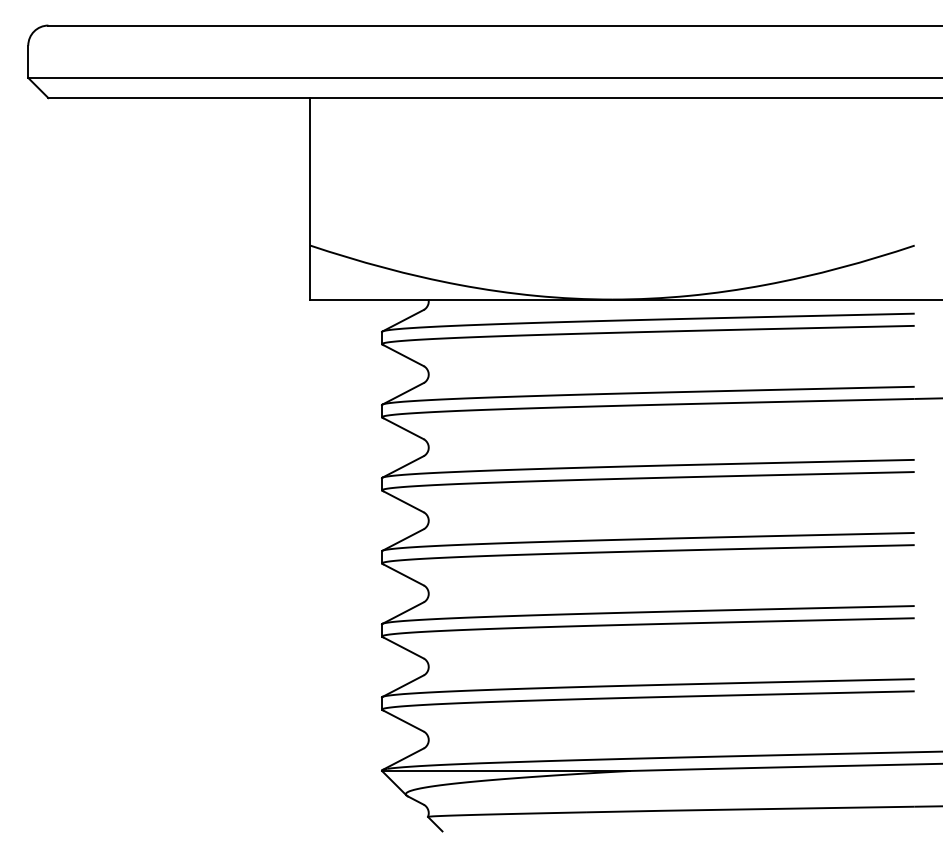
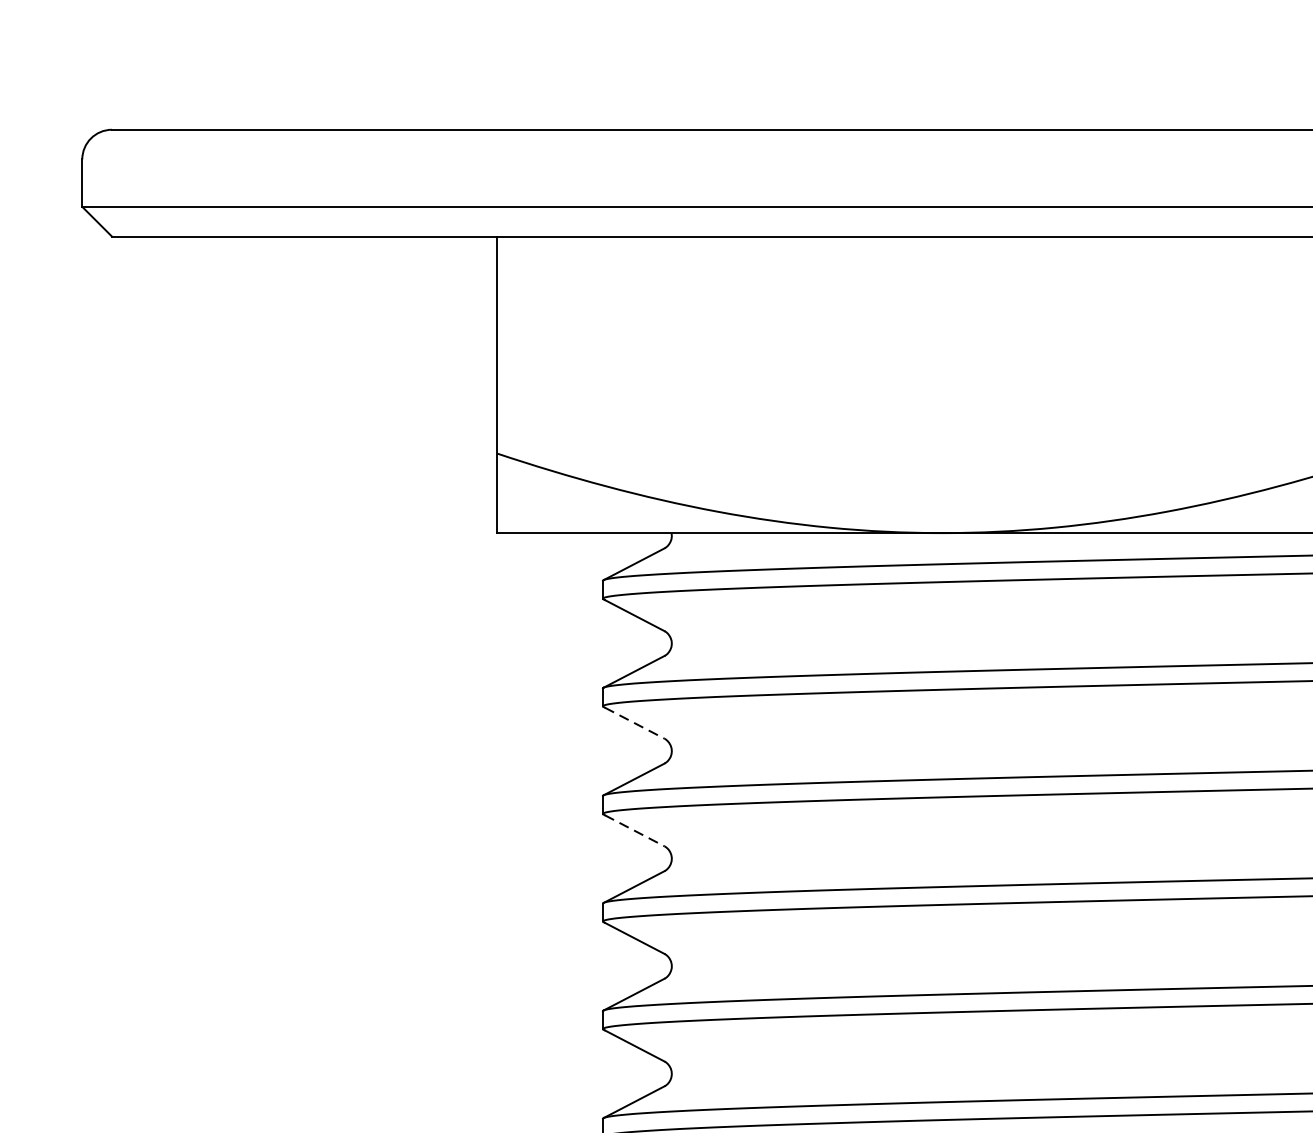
line: (403, 428) -> (634, 722), solid -> dashed
line: (403, 501) -> (634, 830), solid -> dashed

